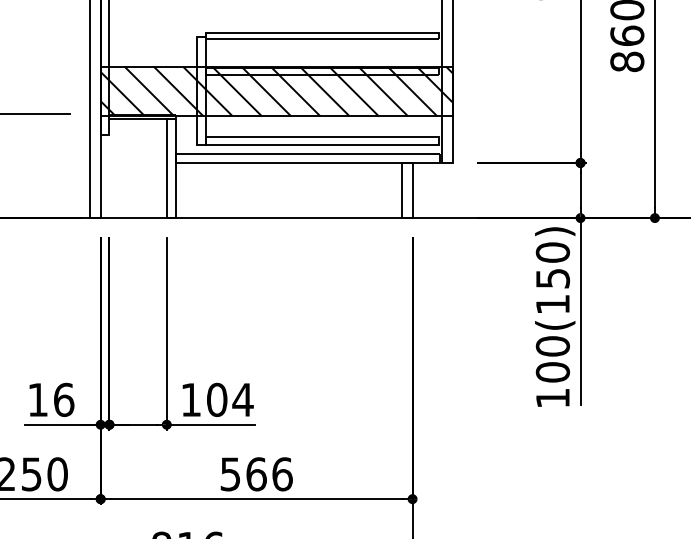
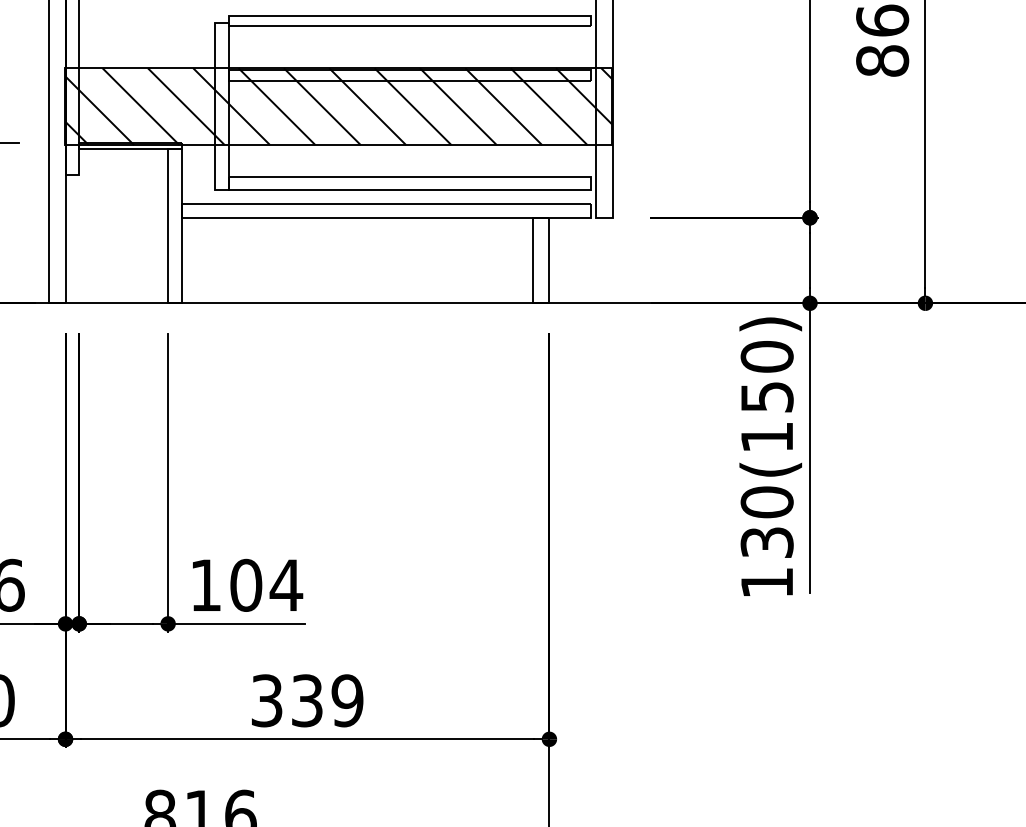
text: (552, 372) -> (766, 542), 100(150) -> 130(150)
text: (256, 474) -> (307, 701), 566 -> 339

